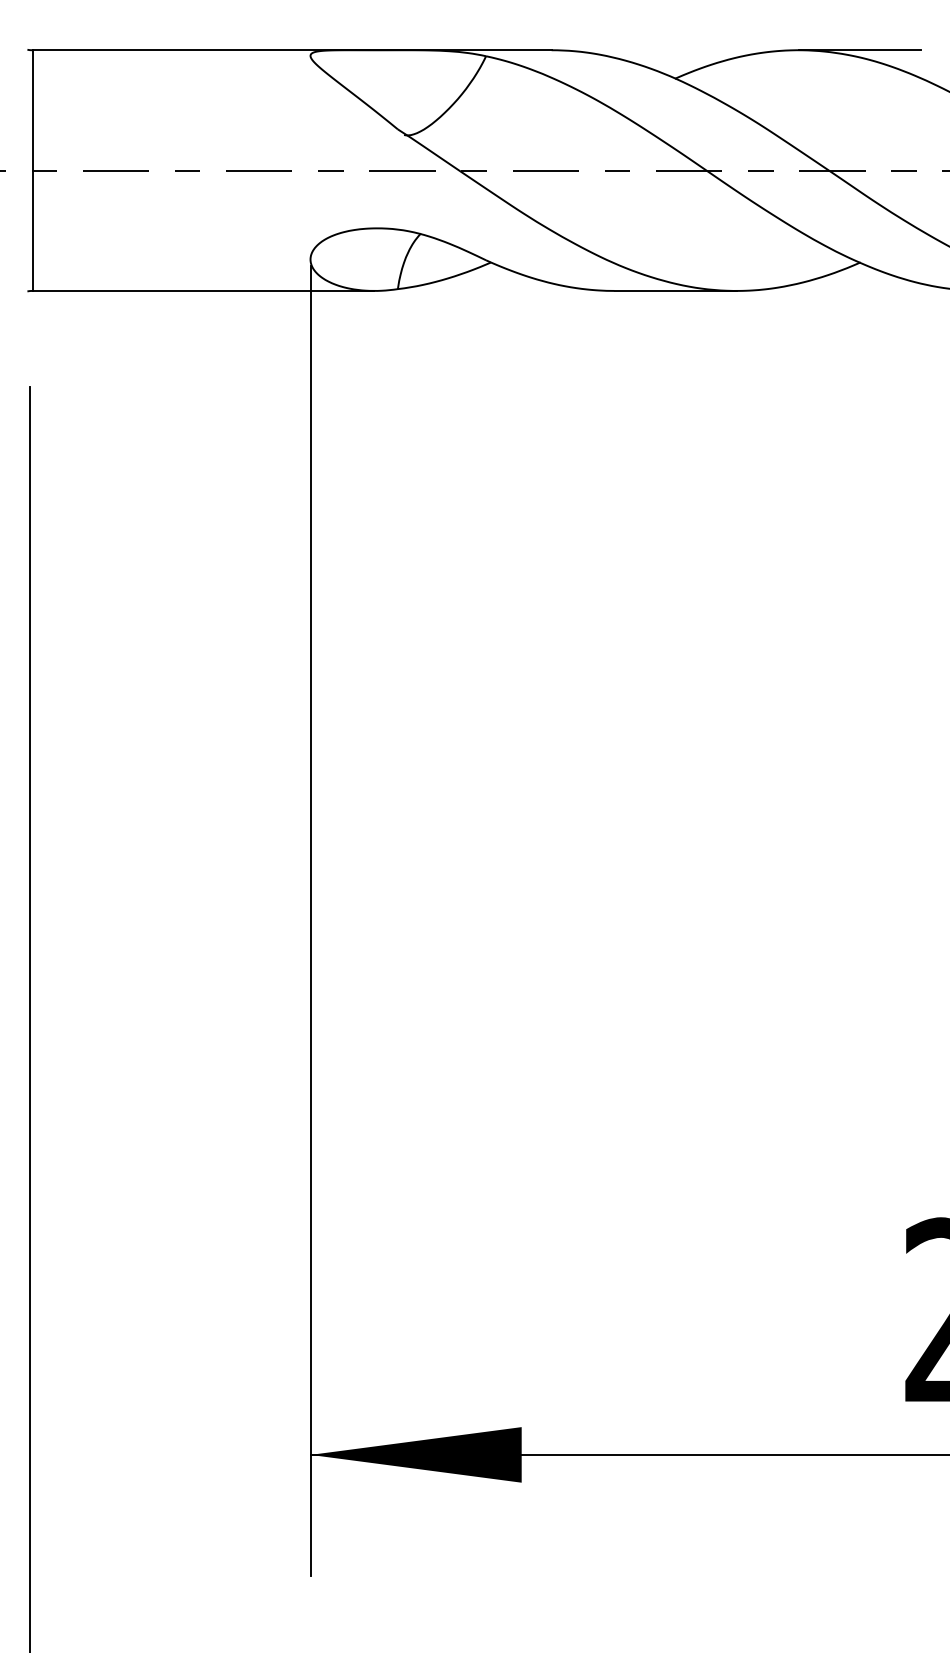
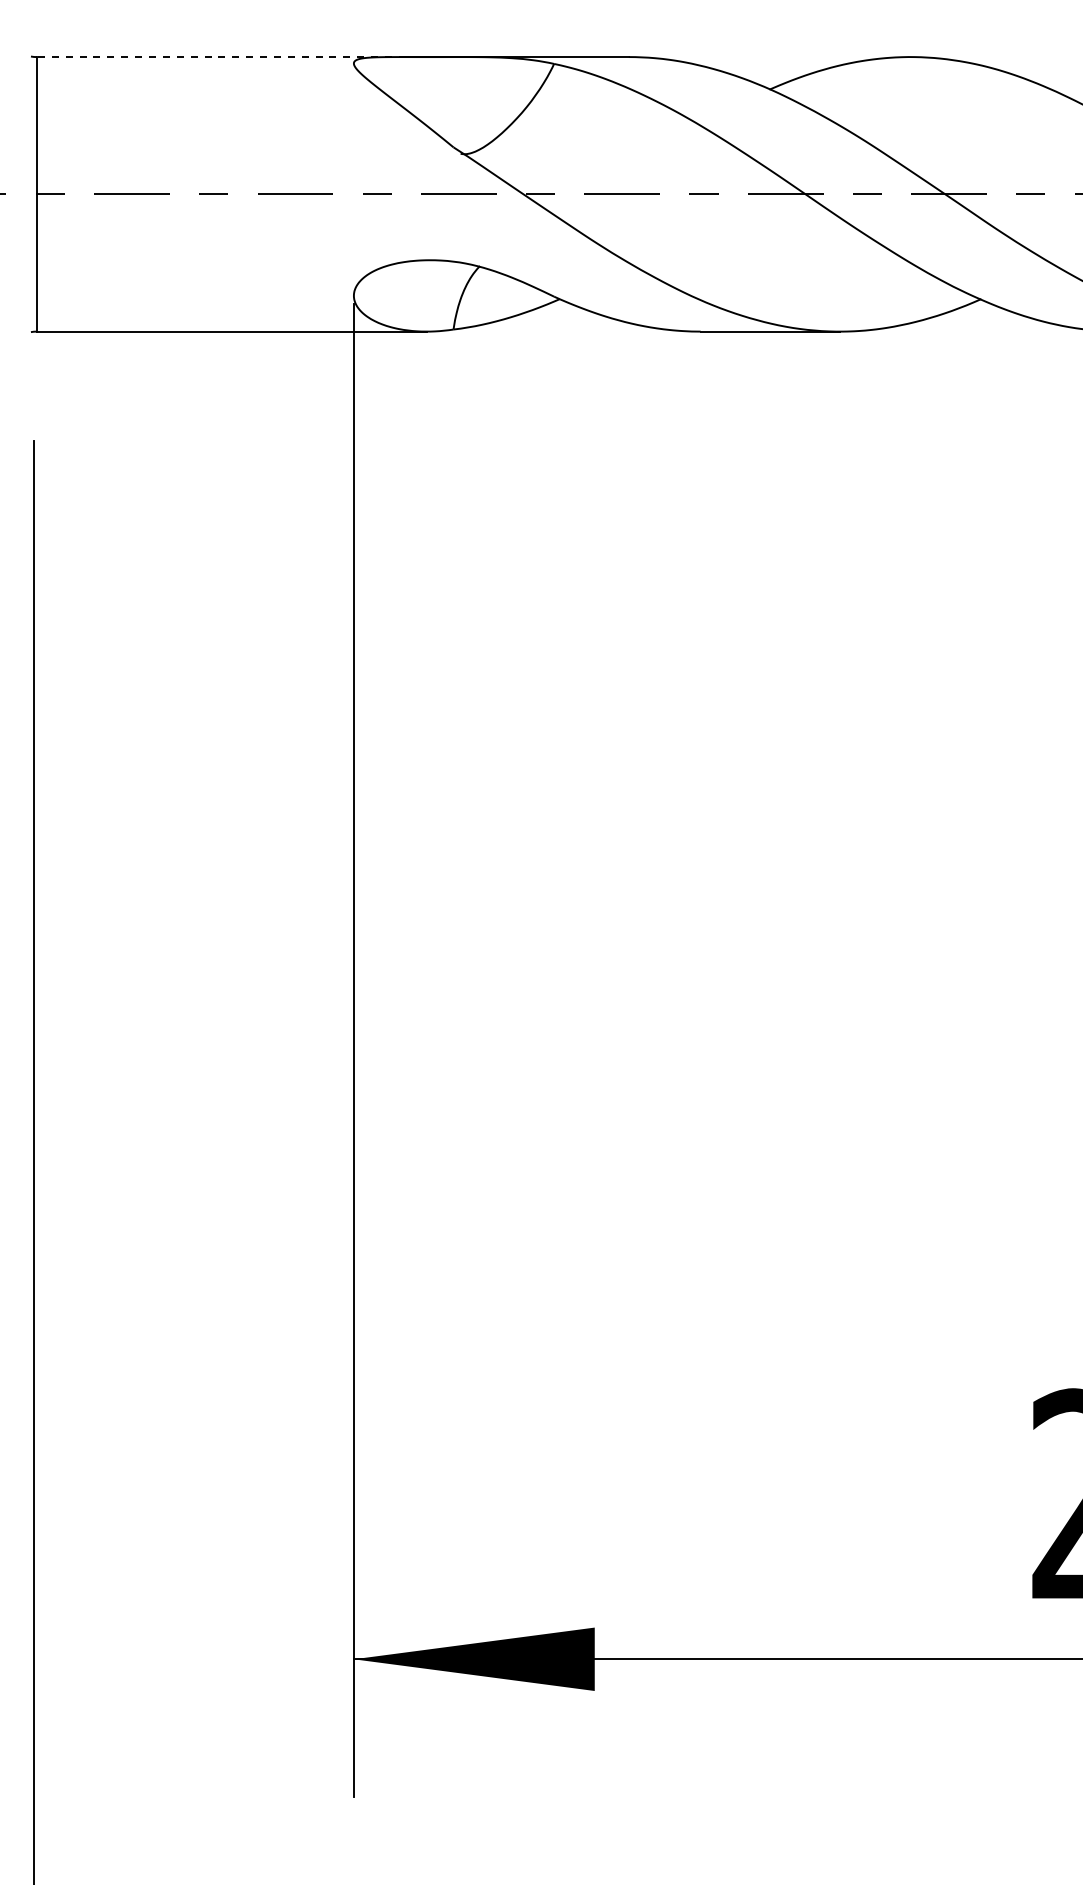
line: (193, 50) -> (220, 57), solid -> dashed
line: (859, 50) -> (980, 57), removed

